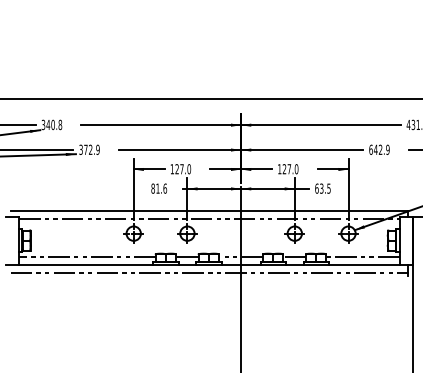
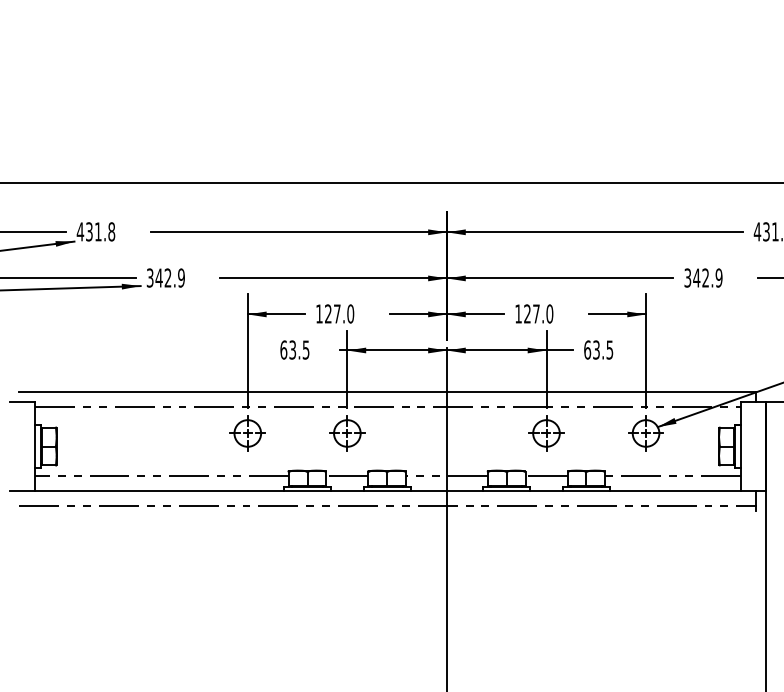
text: (47, 124) -> (87, 231), 340.8 -> 431.8
text: (85, 149) -> (158, 277), 372.9 -> 342.9
text: (370, 149) -> (686, 277), 642.9 -> 342.9
text: (159, 188) -> (295, 349), 81.6 -> 63.5

